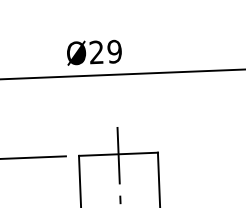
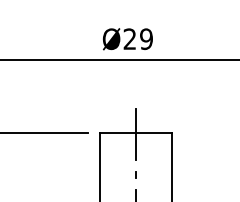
text: (93, 52) -> (127, 39), moved

